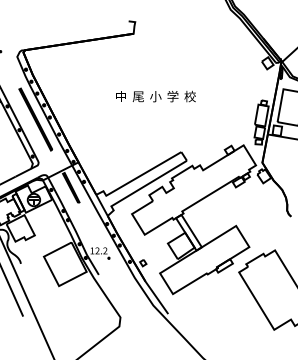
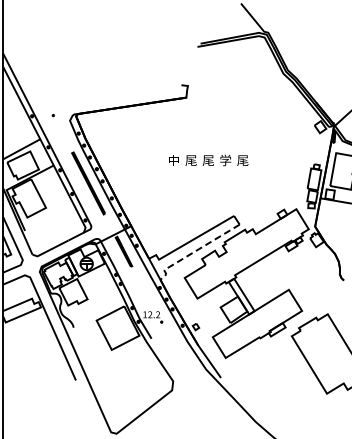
text: (155, 96) -> (208, 160), 小 -> 尾
text: (189, 96) -> (242, 160), 校 -> 尾
line: (141, 187) -> (194, 251), solid -> dashed

